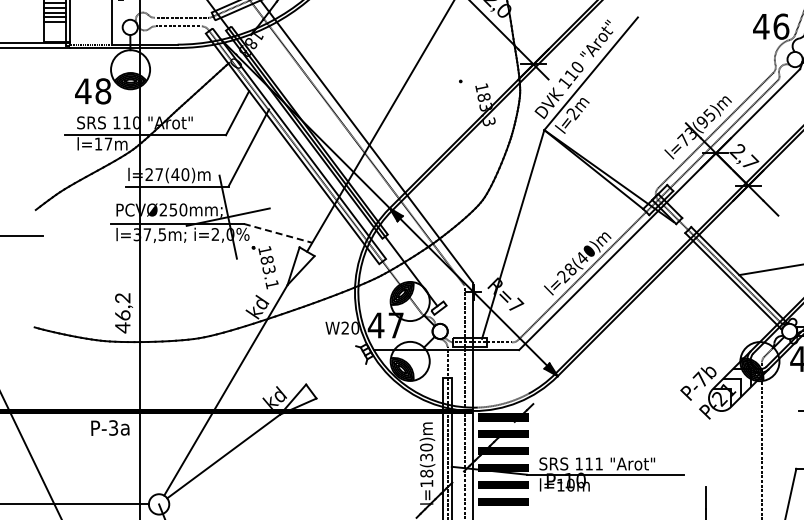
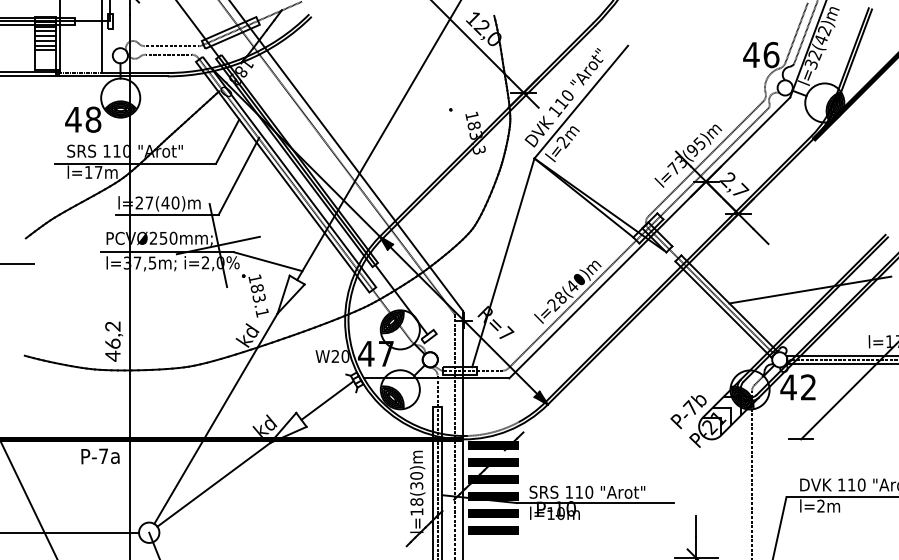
line: (278, 233) -> (268, 261), dashed -> solid
line: (336, 372) -> (326, 400), added
text: (113, 428) -> (103, 456), P-3a -> P-7a
text: (599, 463) -> (589, 491), 111 -> 110

